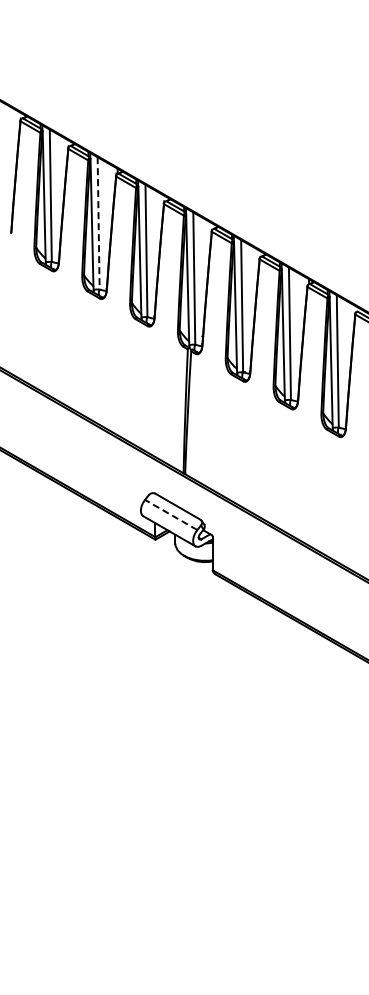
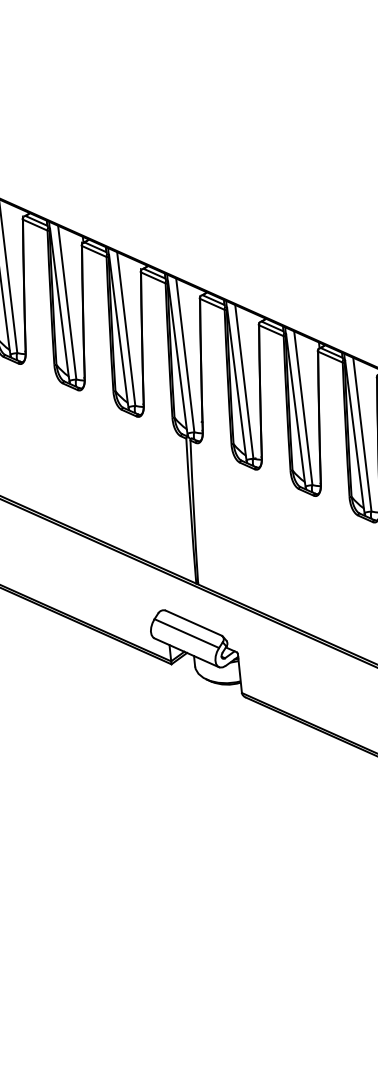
line: (98, 223) -> (67, 302), dashed -> solid
line: (170, 514) -> (185, 633), dashed -> solid

